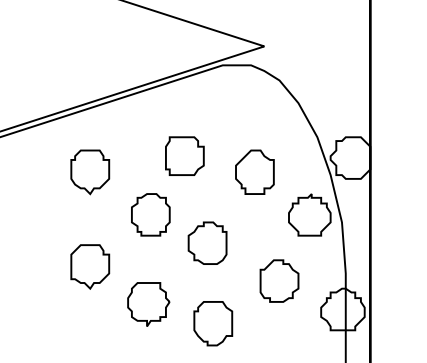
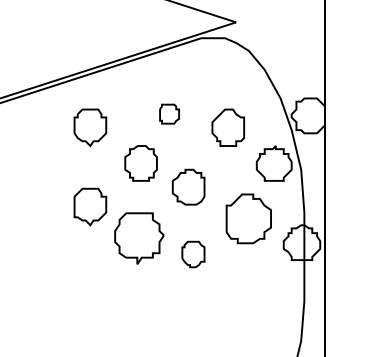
part: (184, 155) -> (169, 113), size x0.6
part: (279, 280) -> (248, 218), size x1.4
part: (148, 304) -> (139, 238), size x1.4
part: (213, 323) -> (193, 254), size x0.7

